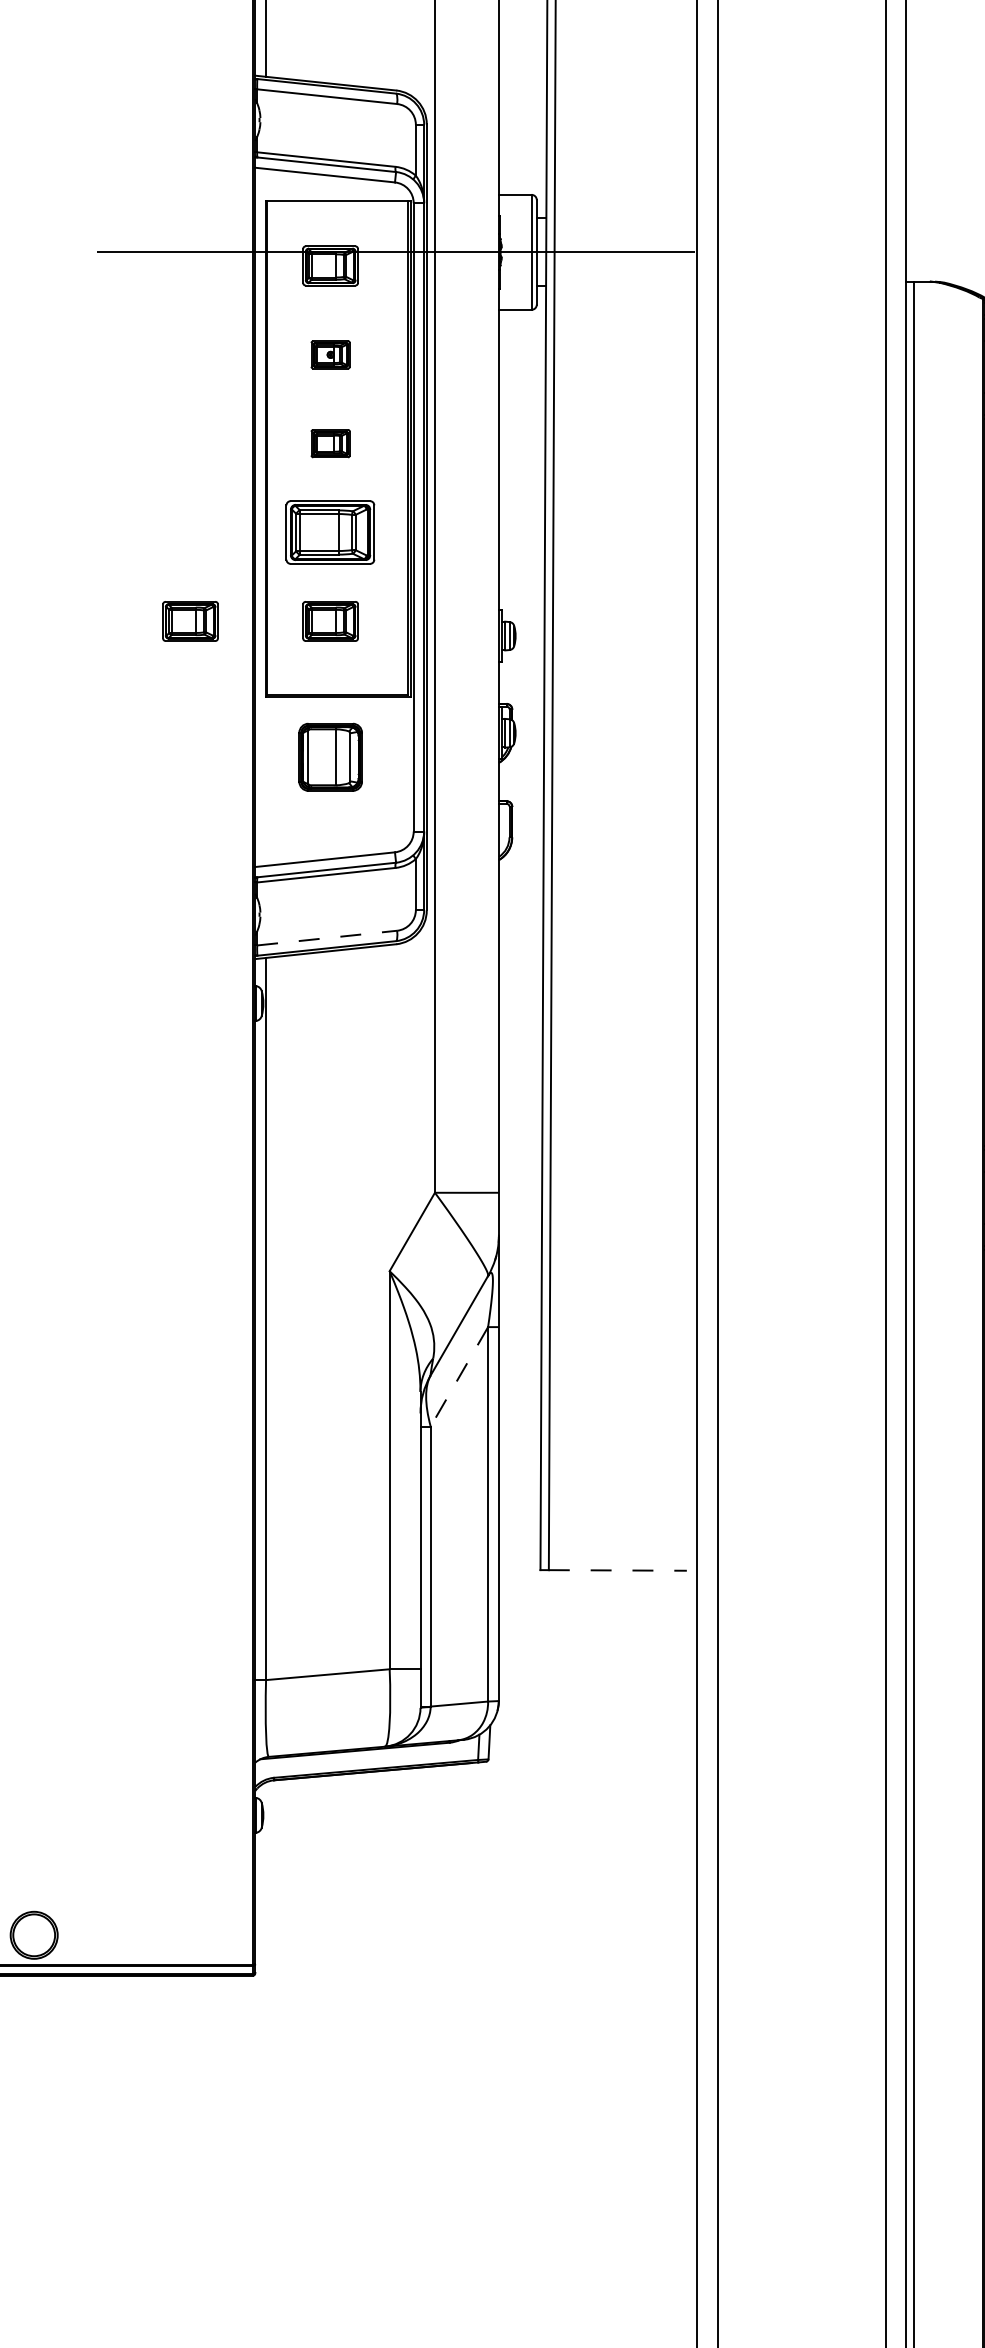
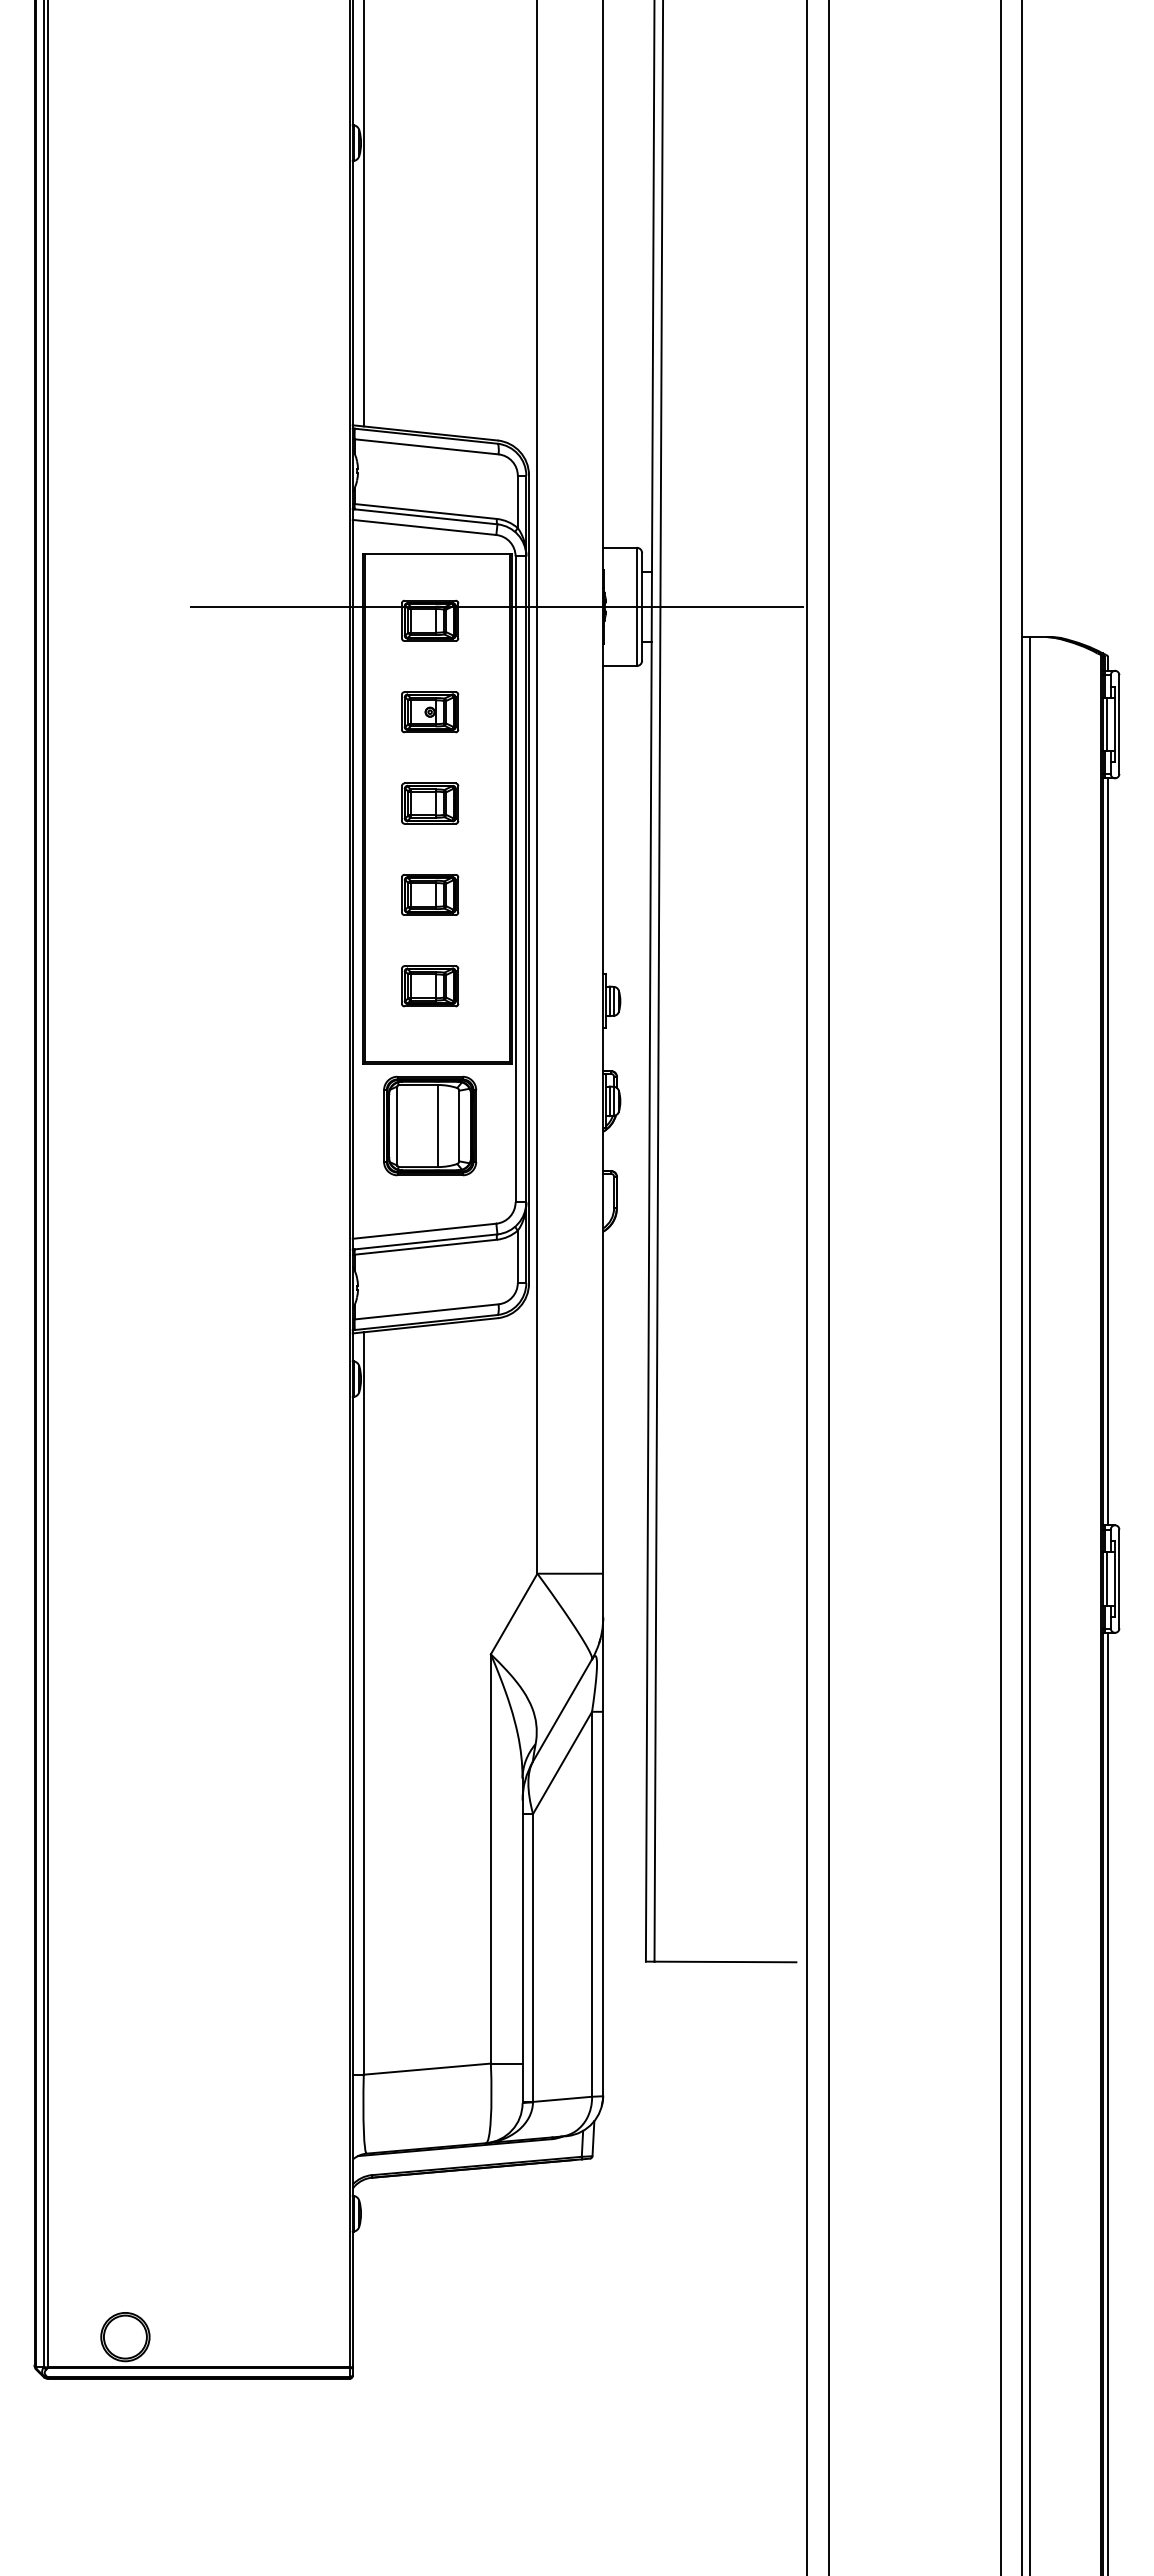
part: (330, 355) -> (430, 712), size x1.43
part: (330, 443) -> (430, 803), size x1.43
part: (330, 532) -> (430, 894), size x0.62
part: (190, 621) -> (286, 986), removed
part: (330, 756) -> (430, 1125), size x1.43
line: (328, 937) -> (427, 1311), dashed -> solid
line: (459, 1377) -> (562, 1763), dashed -> solid
line: (617, 1569) -> (725, 1961), dashed -> solid

